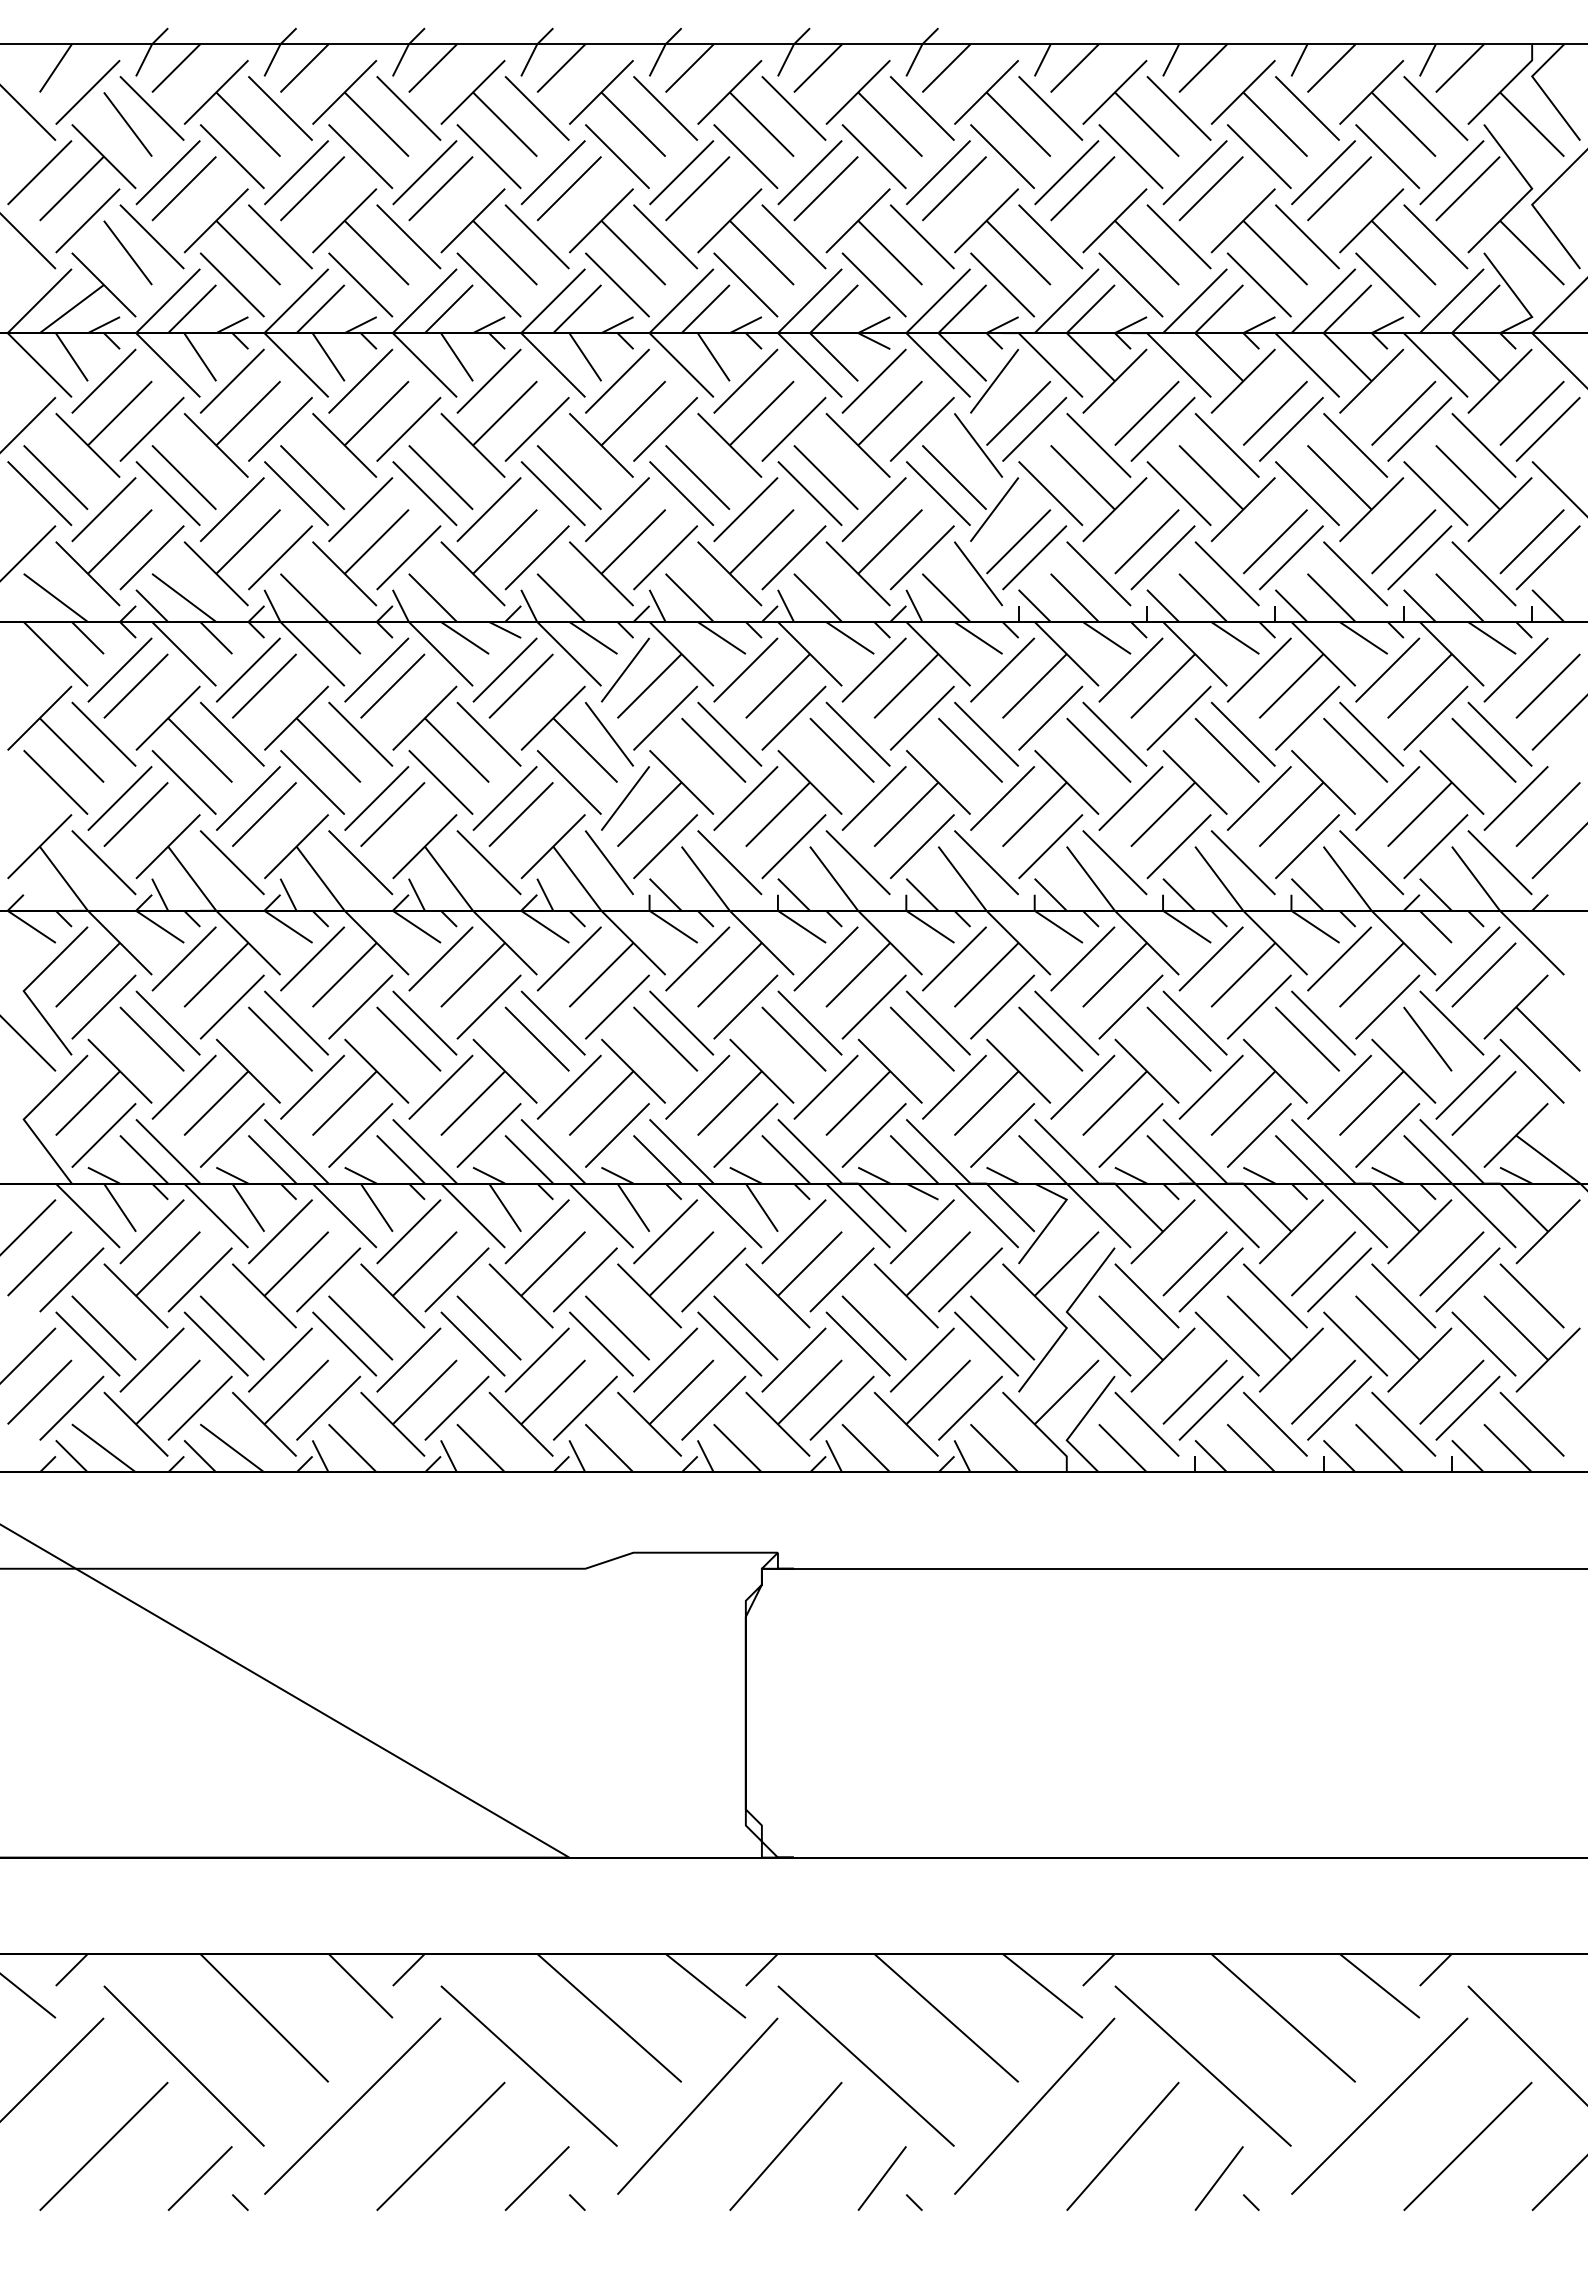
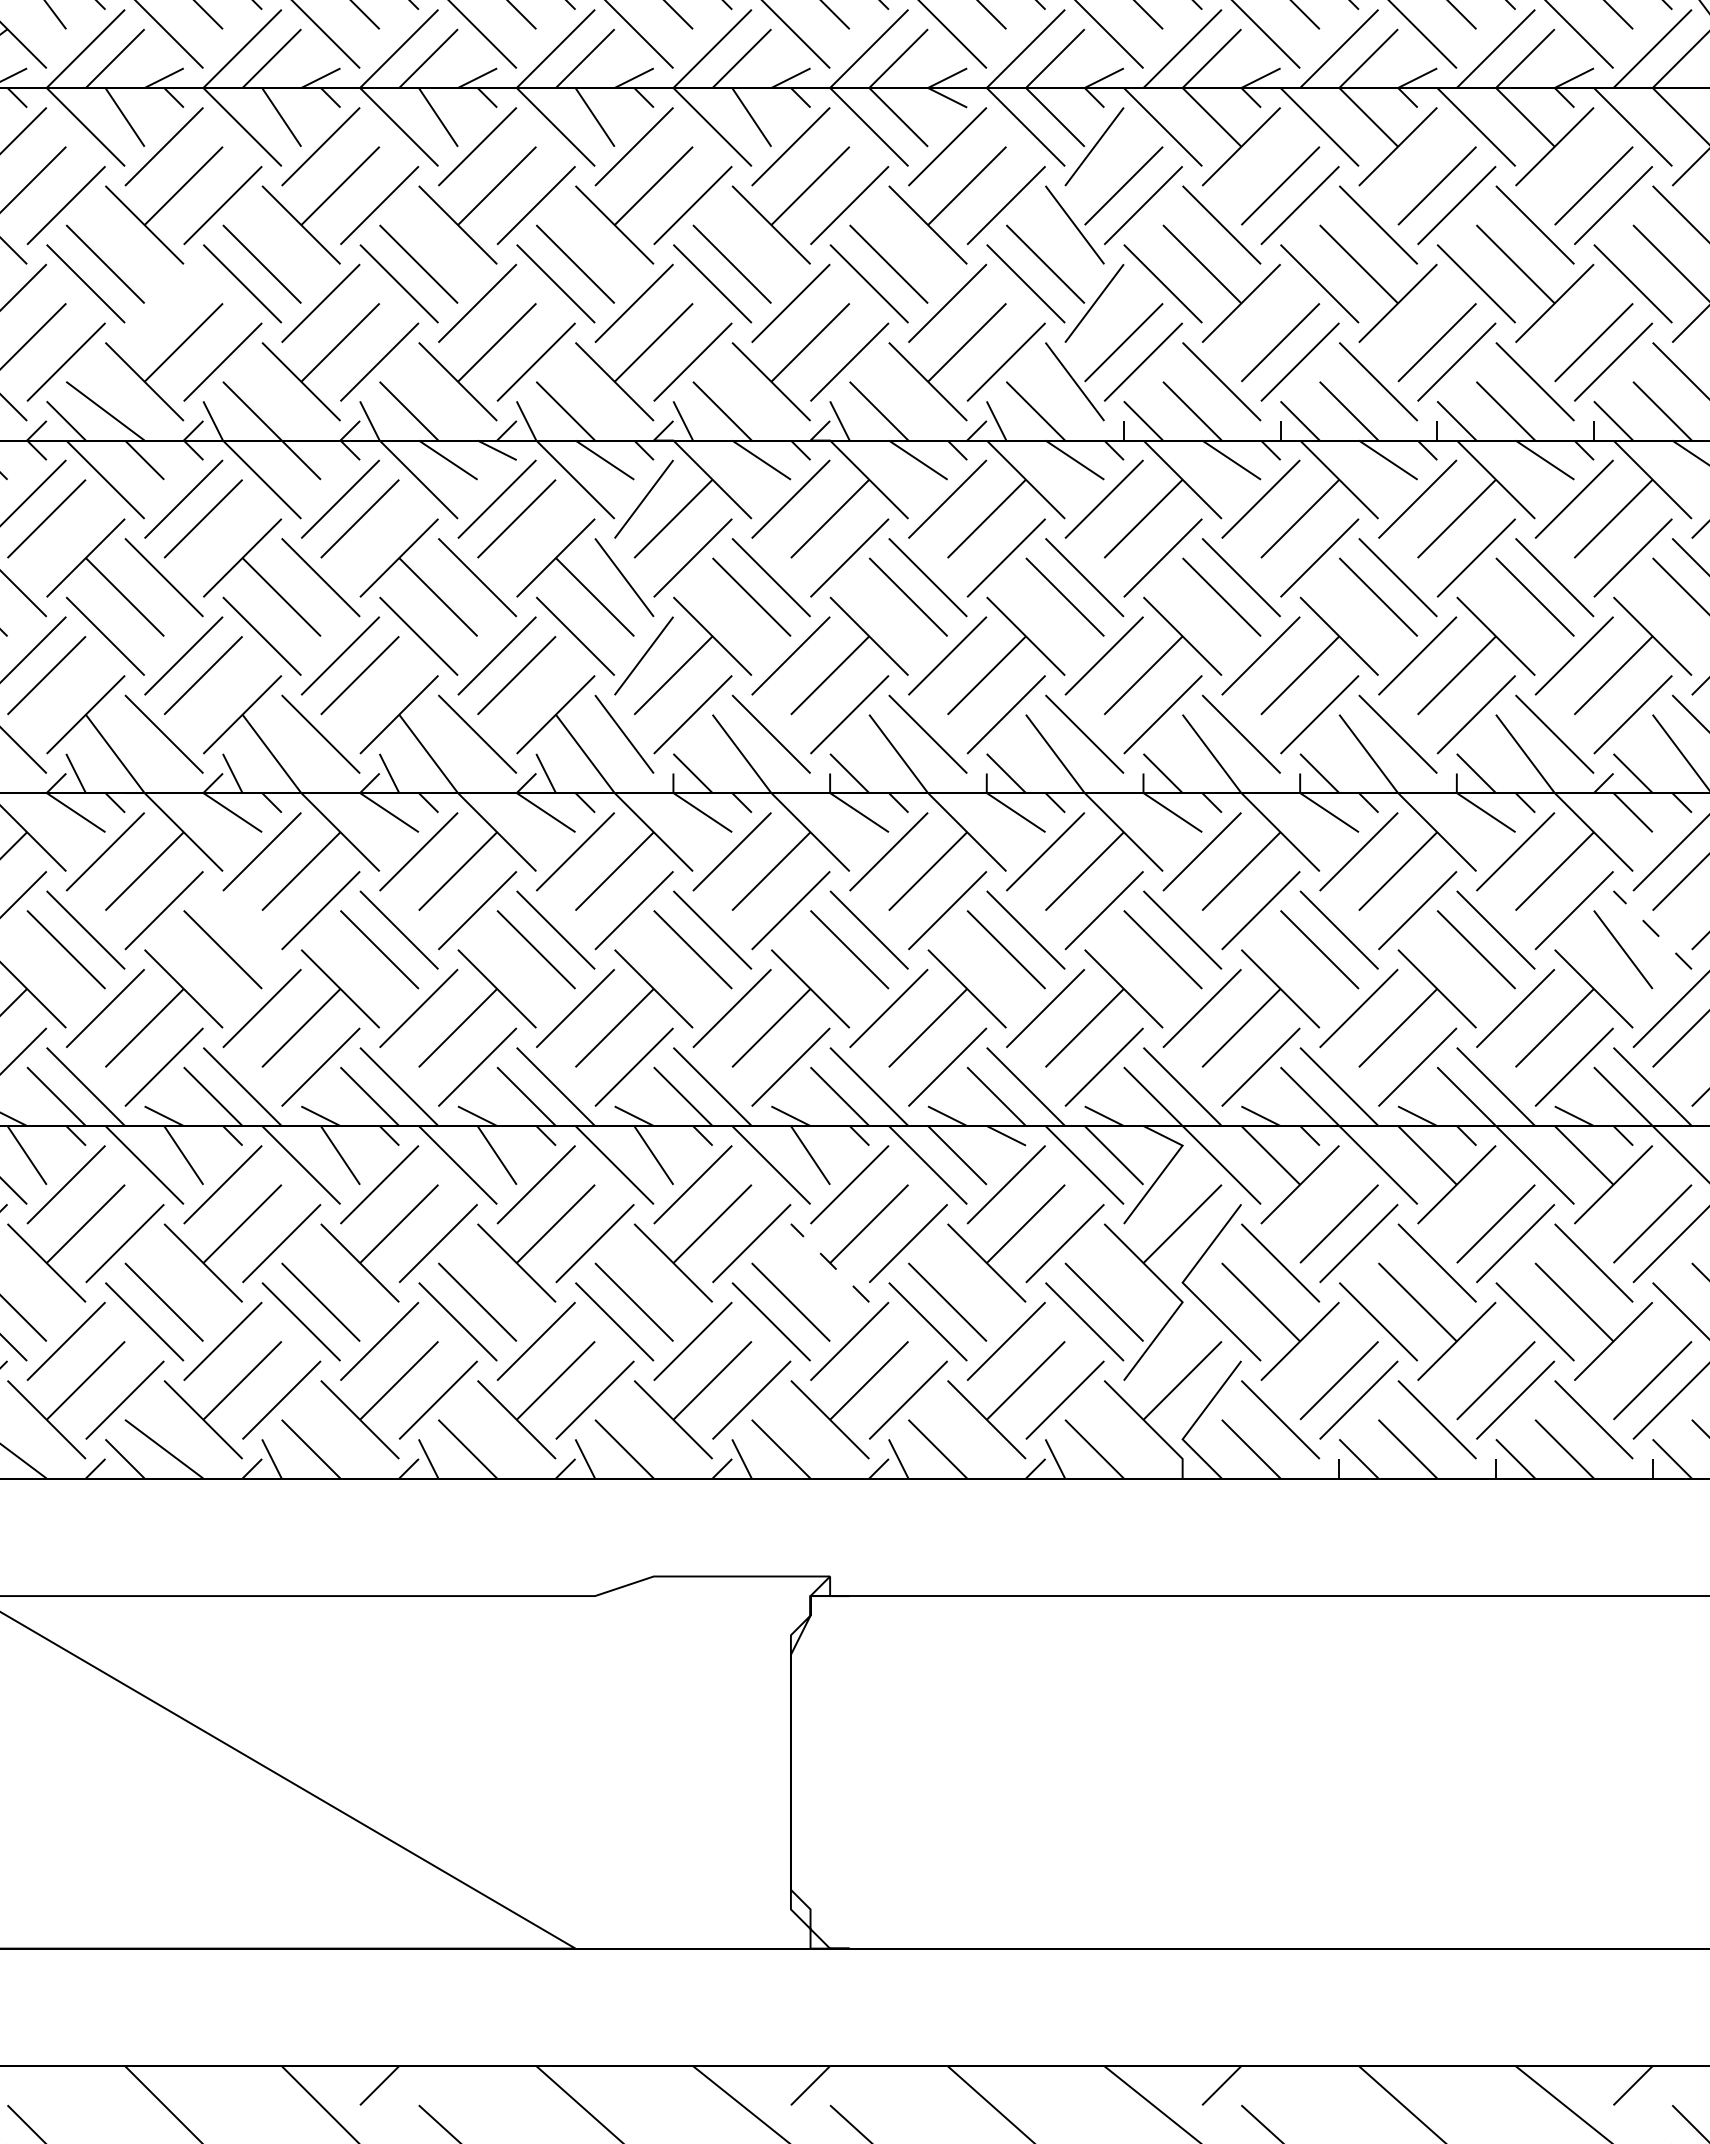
line: (232, 509) -> (164, 303), removed
line: (296, 1022) -> (242, 929), removed
line: (1451, 1022) -> (1652, 929), solid -> dashed
line: (777, 1295) -> (829, 1262), solid -> dashed

